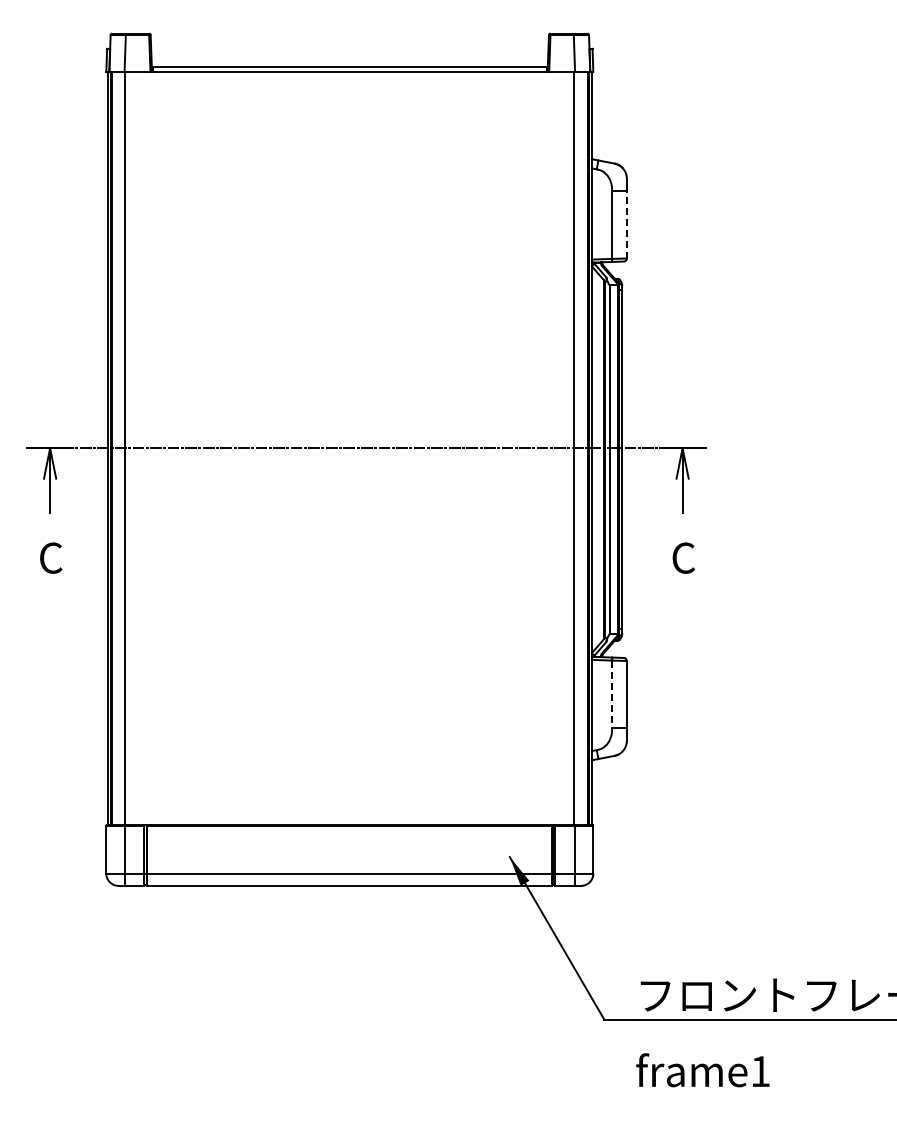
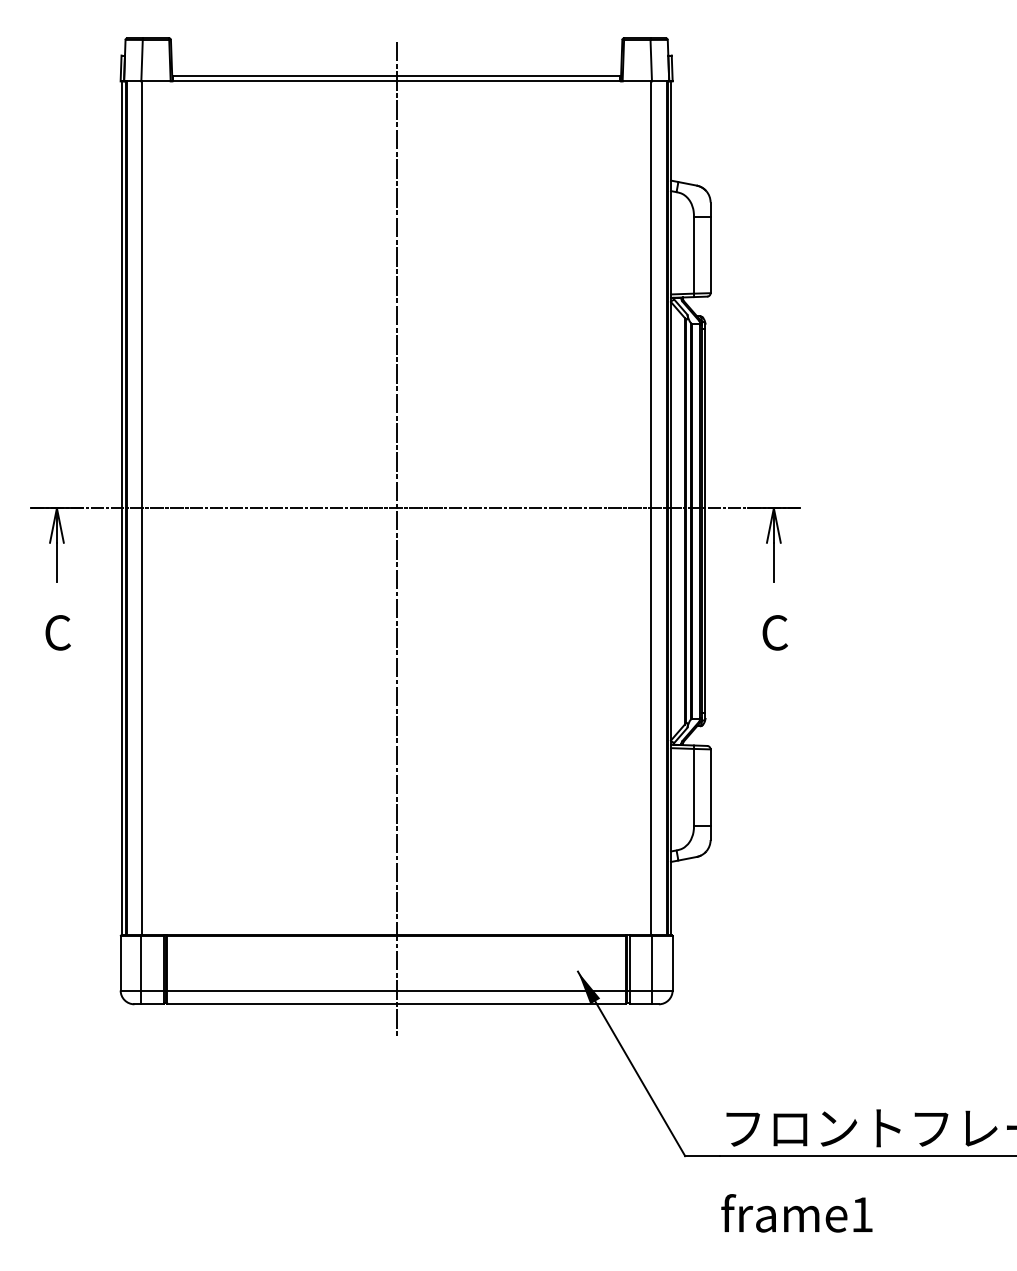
line: (626, 224) -> (710, 254), dashed -> solid
line: (349, 476) -> (396, 540), added
line: (612, 694) -> (694, 787), dashed -> solid

